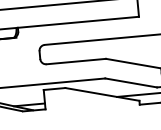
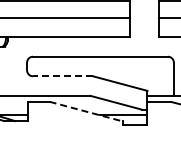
line: (75, 61) -> (62, 76), solid -> dashed
line: (102, 94) -> (86, 111), solid -> dashed

